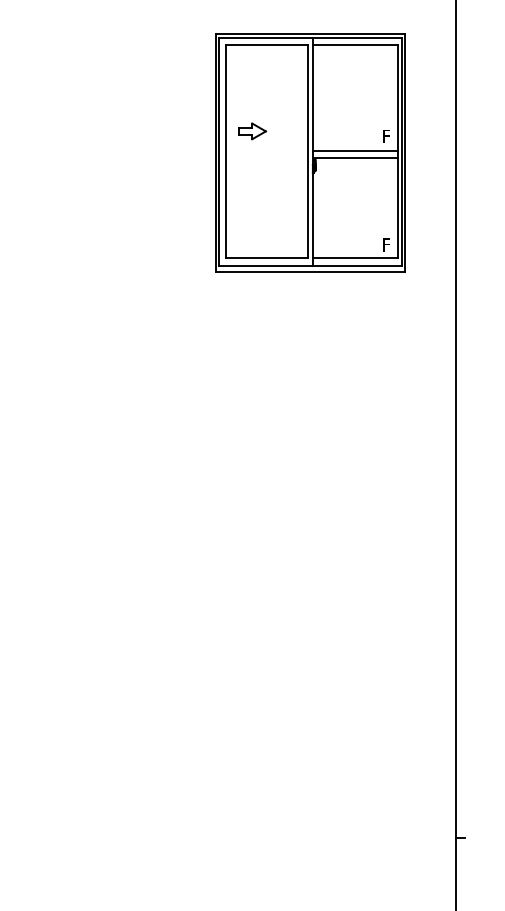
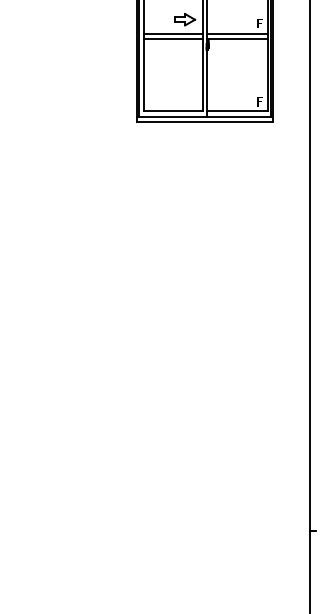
part: (252, 131) -> (185, 19), moved
line: (266, 151) -> (173, 34), added
line: (266, 157) -> (173, 38), added

